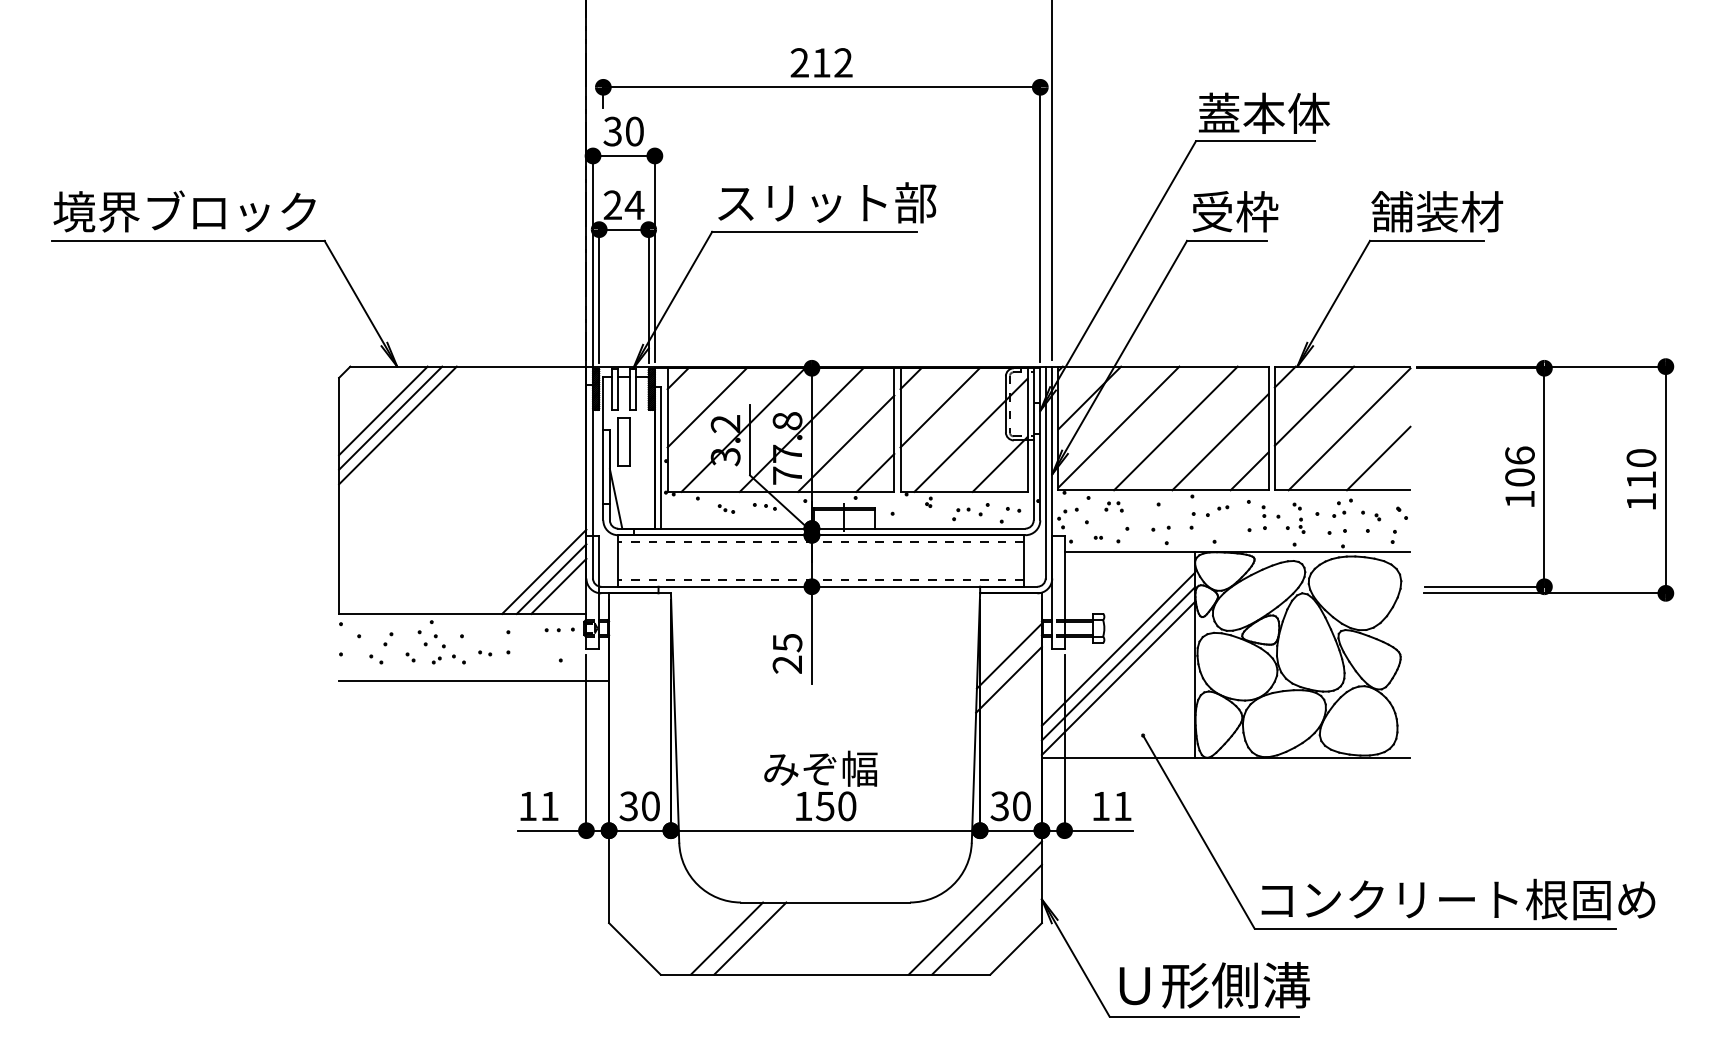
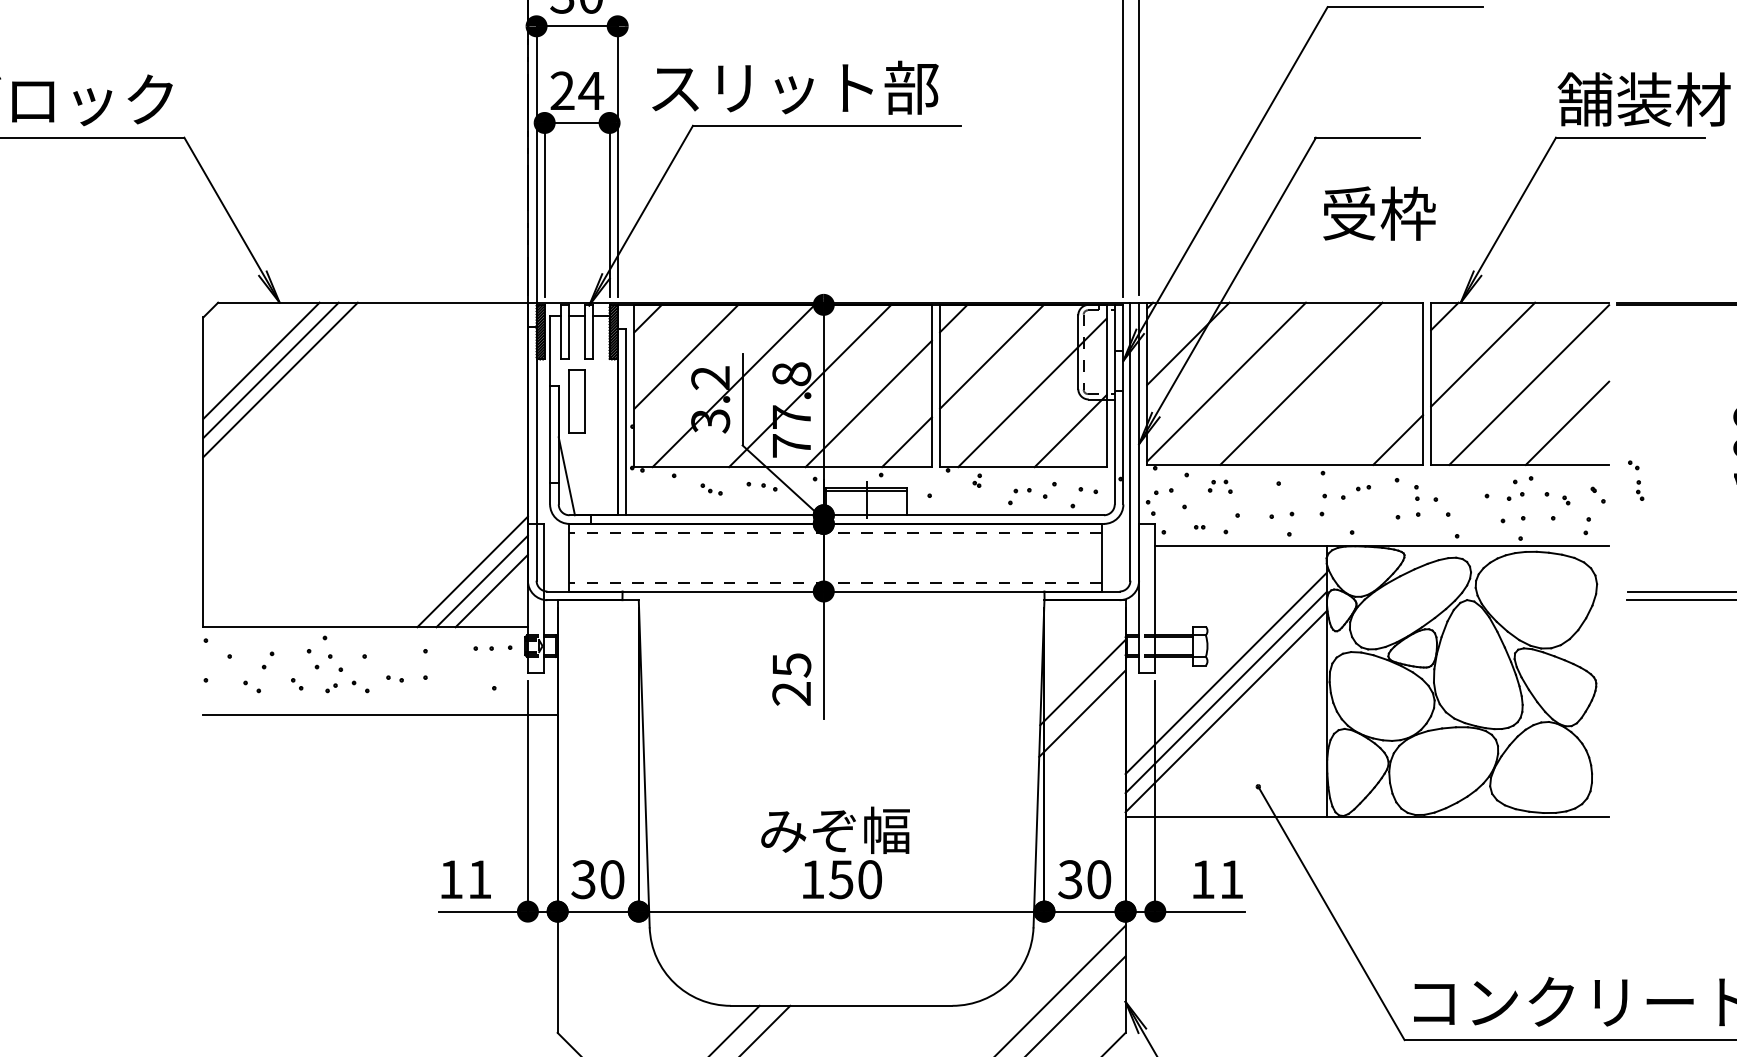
text: (827, 202) -> (795, 87), moved
text: (1235, 211) -> (1379, 213), moved
line: (1220, 442) -> (1359, 402), removed
part: (1298, 517) -> (1635, 479), moved

